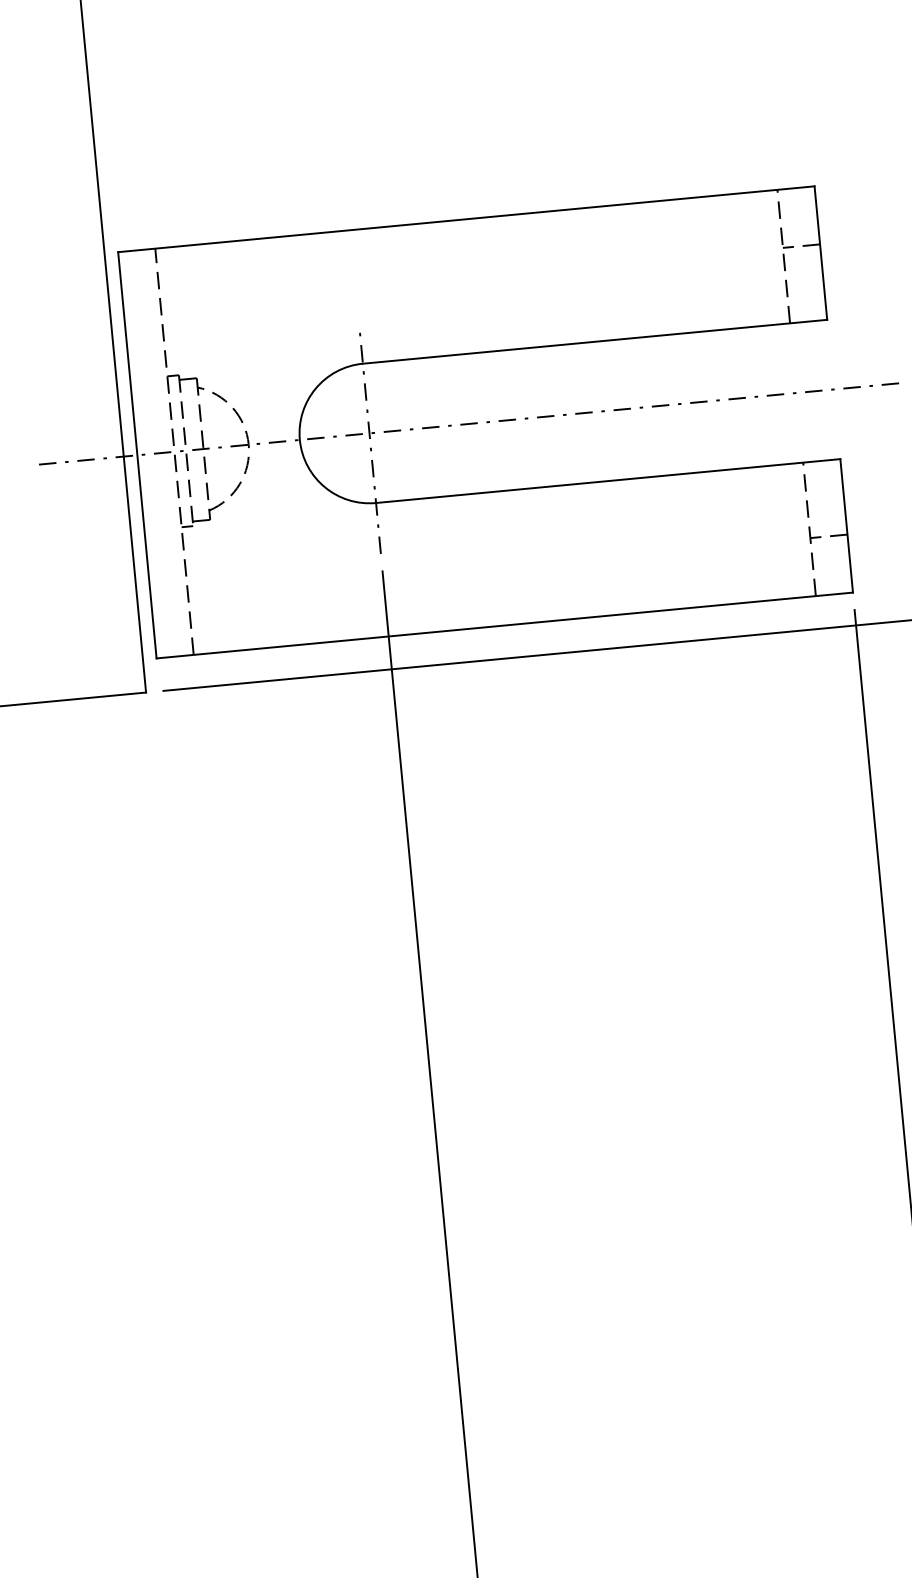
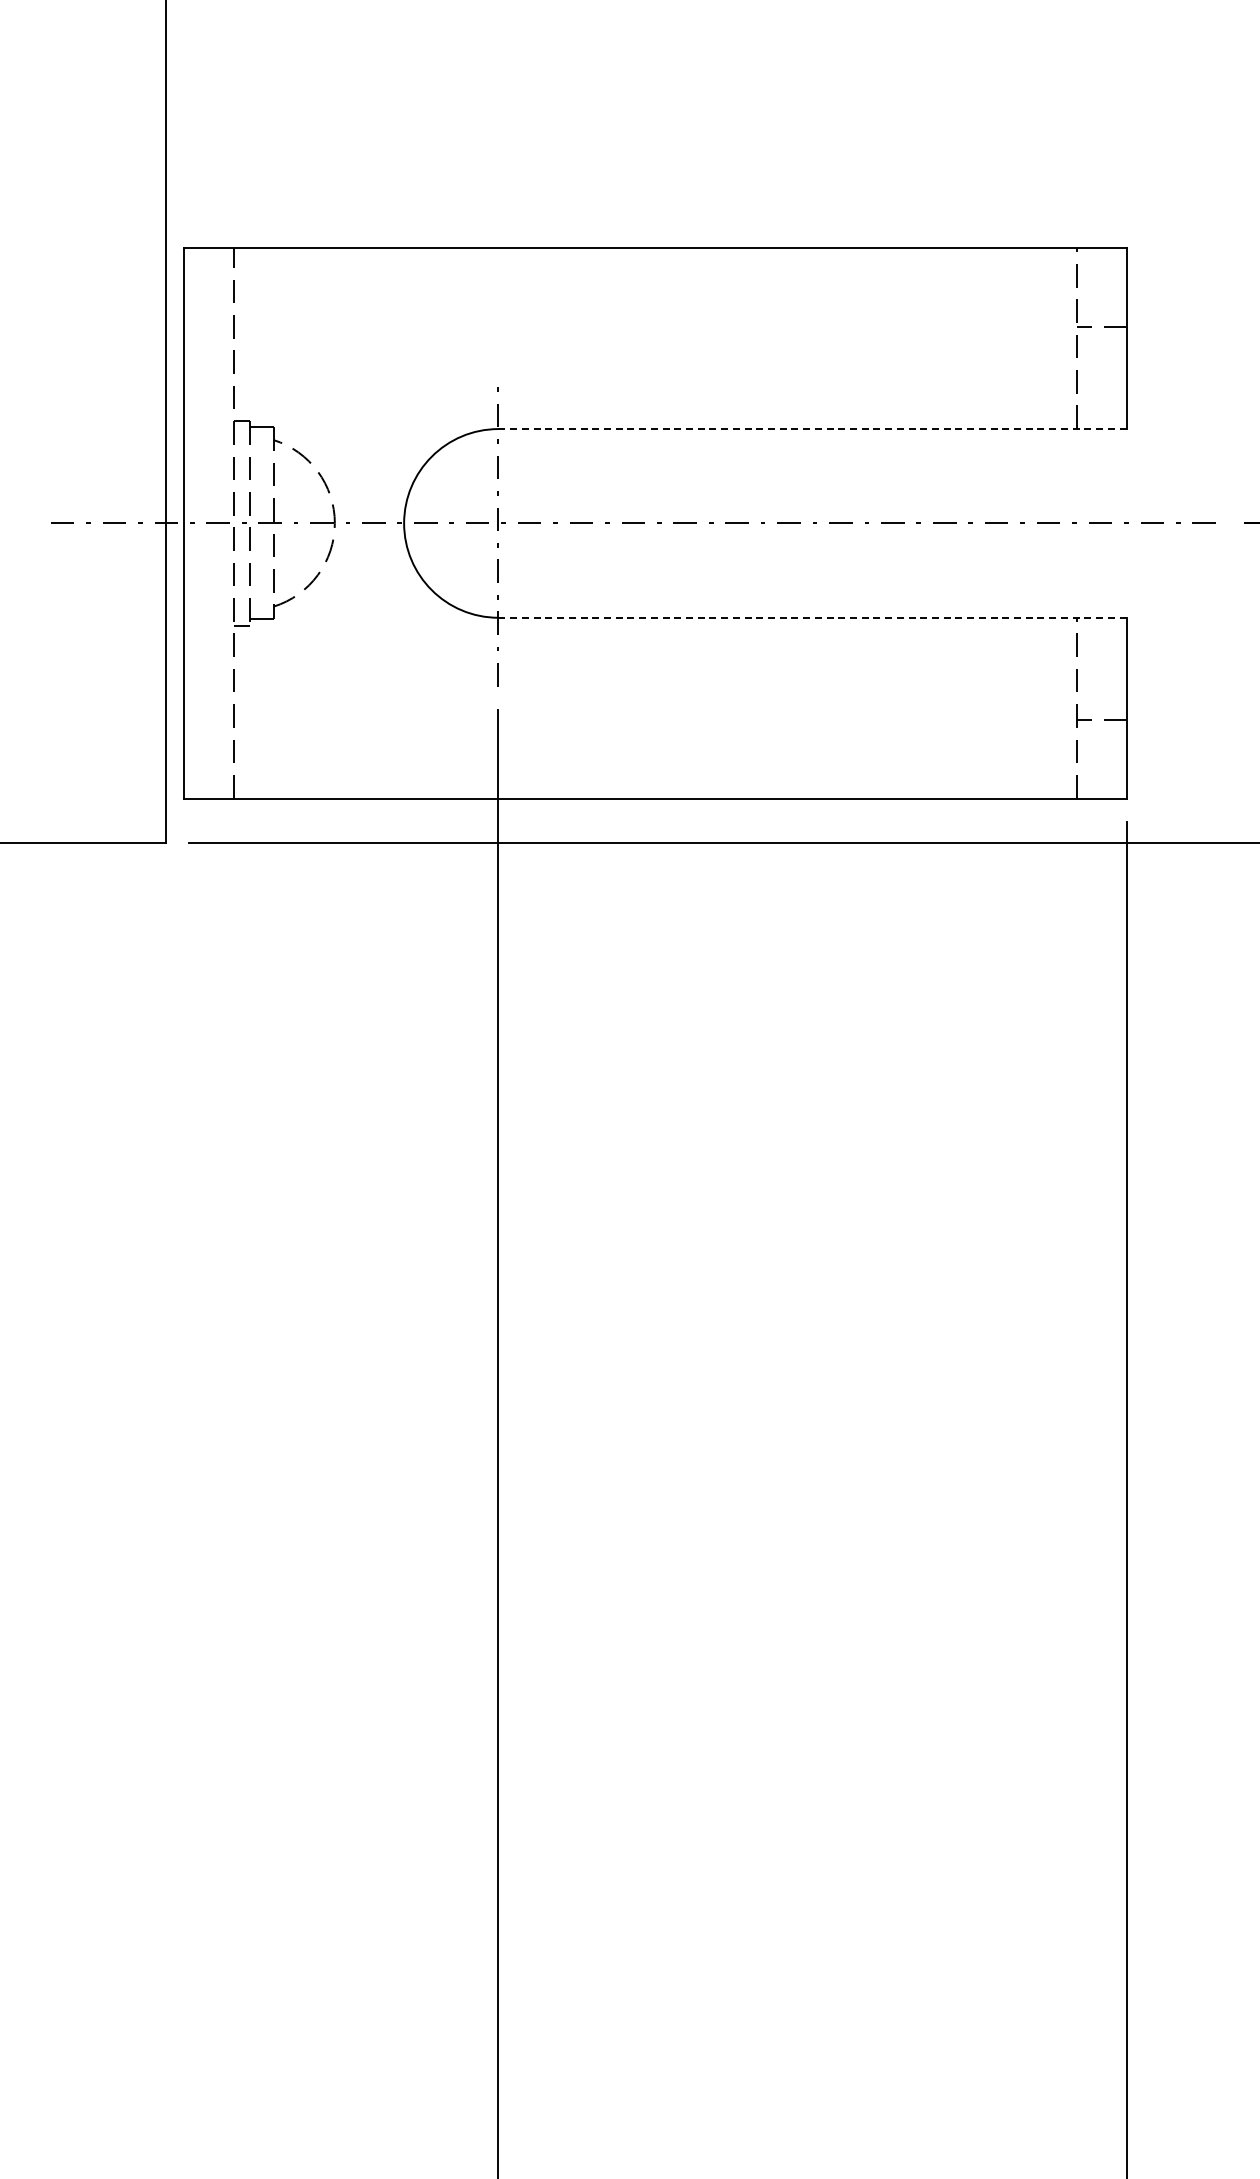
line: (595, 342) -> (813, 429), solid -> dashed
line: (608, 480) -> (813, 617), solid -> dashed

